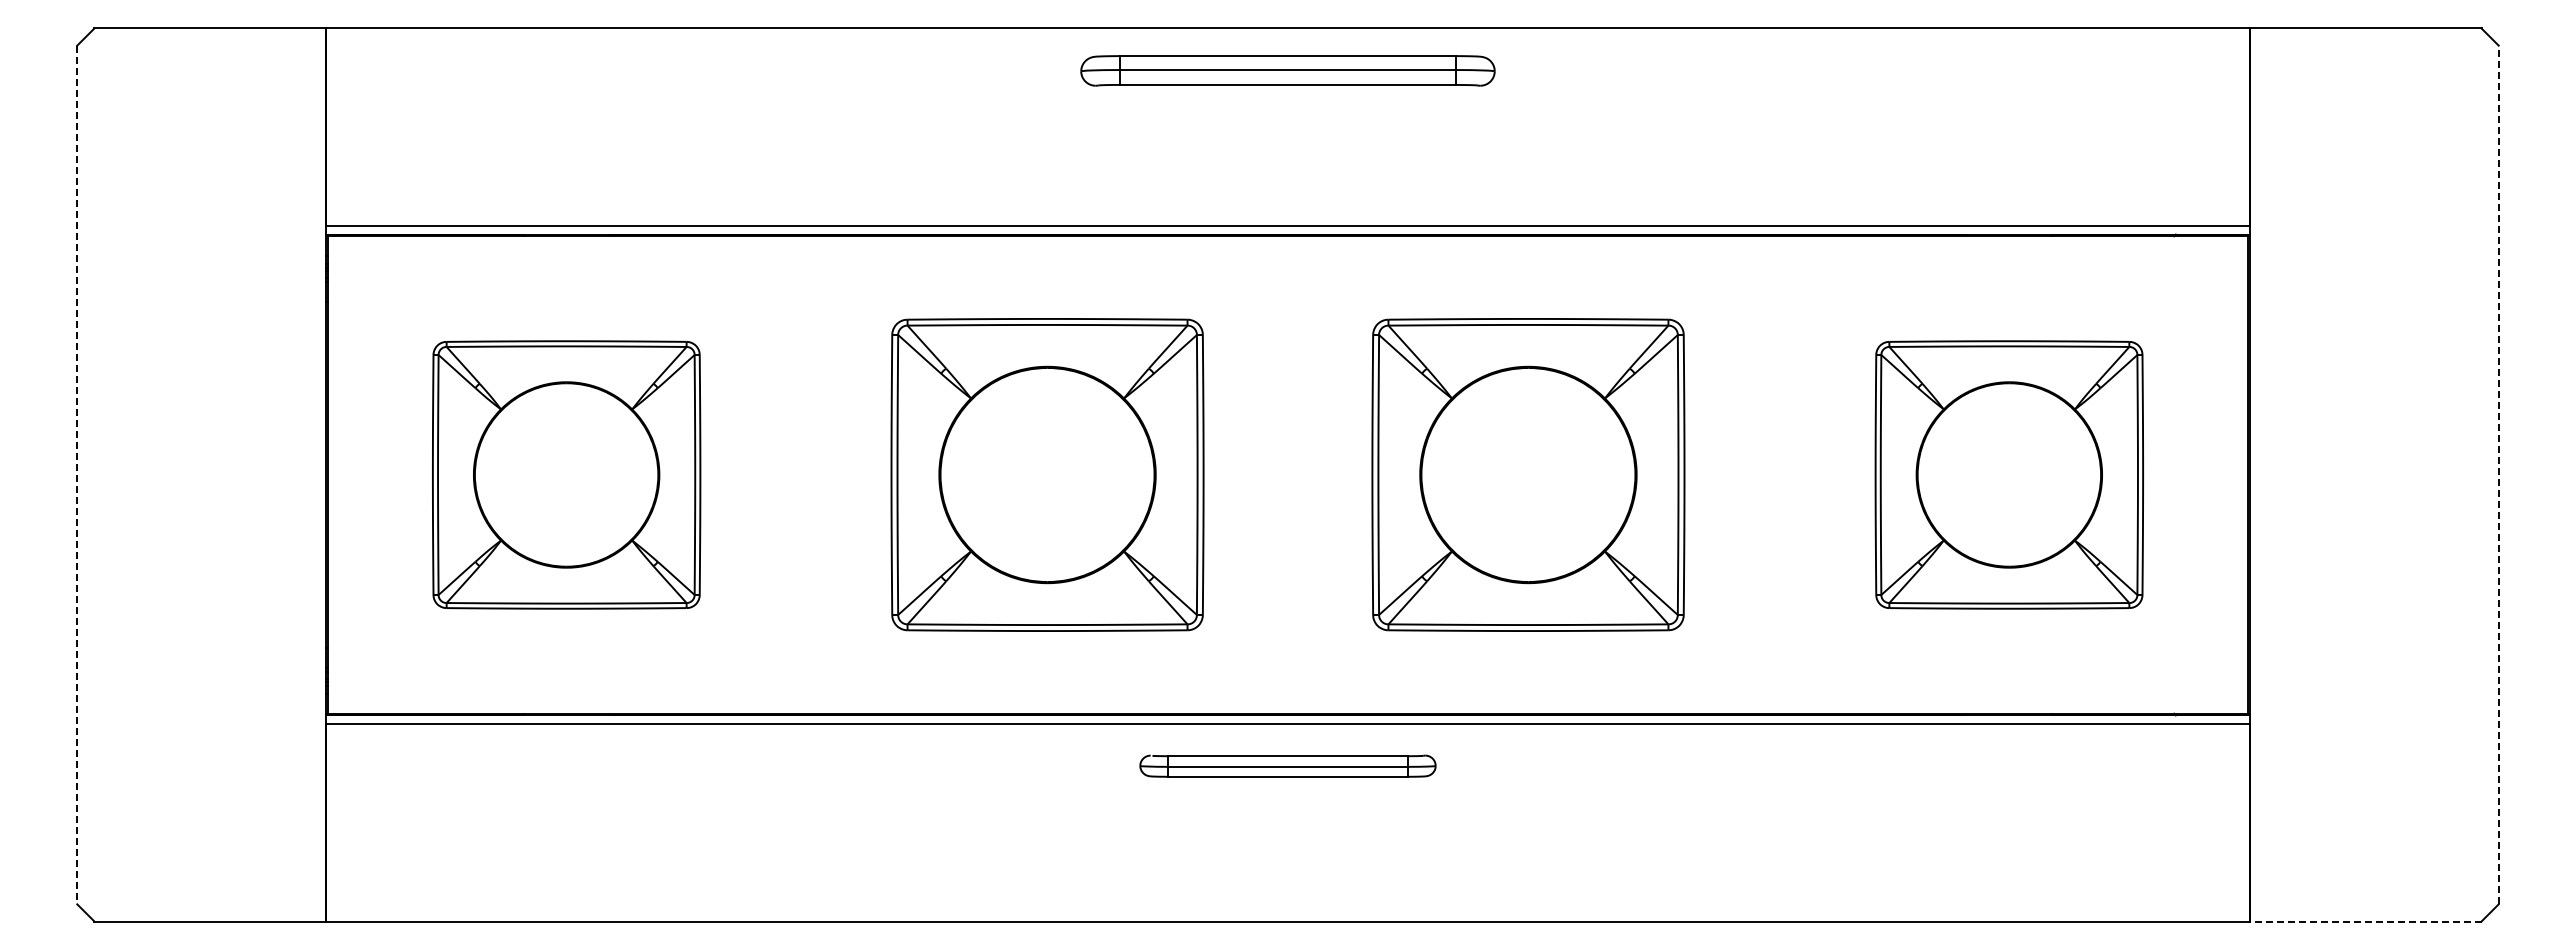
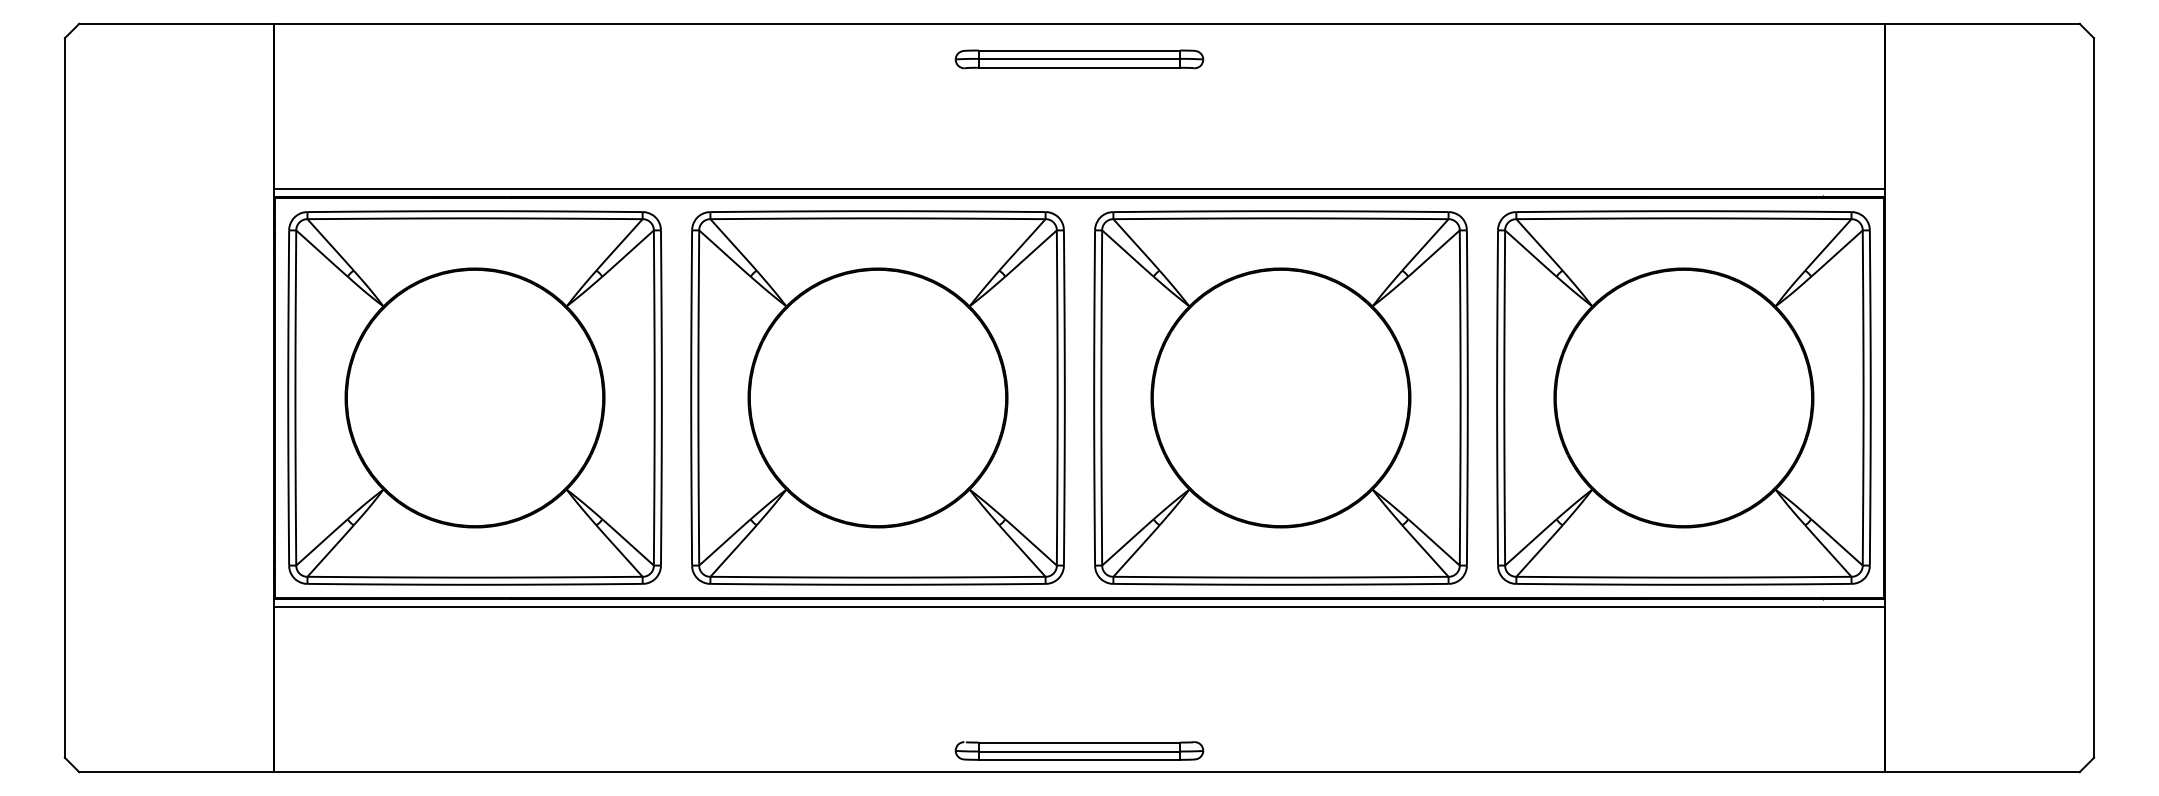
part: (1287, 70) -> (1079, 59), size x0.71
part: (566, 474) -> (474, 397), size x1.67
part: (1047, 474) -> (877, 397), size x1.43
part: (1528, 474) -> (1281, 397), size x1.43
part: (2009, 474) -> (1684, 397), size x1.67
line: (2498, 474) -> (2093, 397), dashed -> solid
line: (77, 475) -> (65, 398), dashed -> solid
part: (1287, 765) -> (1079, 750), moved
line: (2365, 921) -> (1982, 772), dashed -> solid

